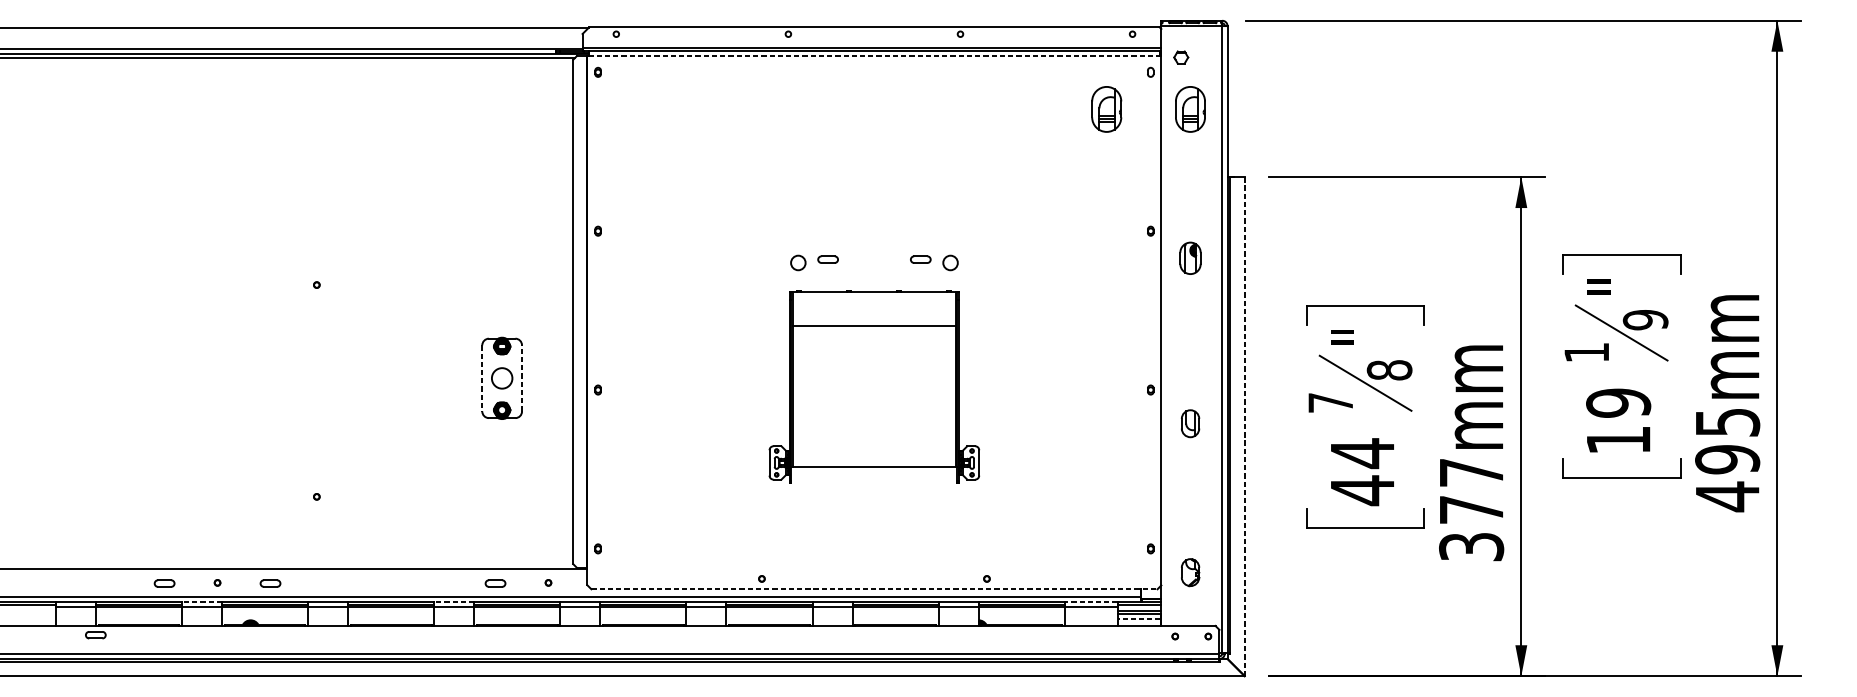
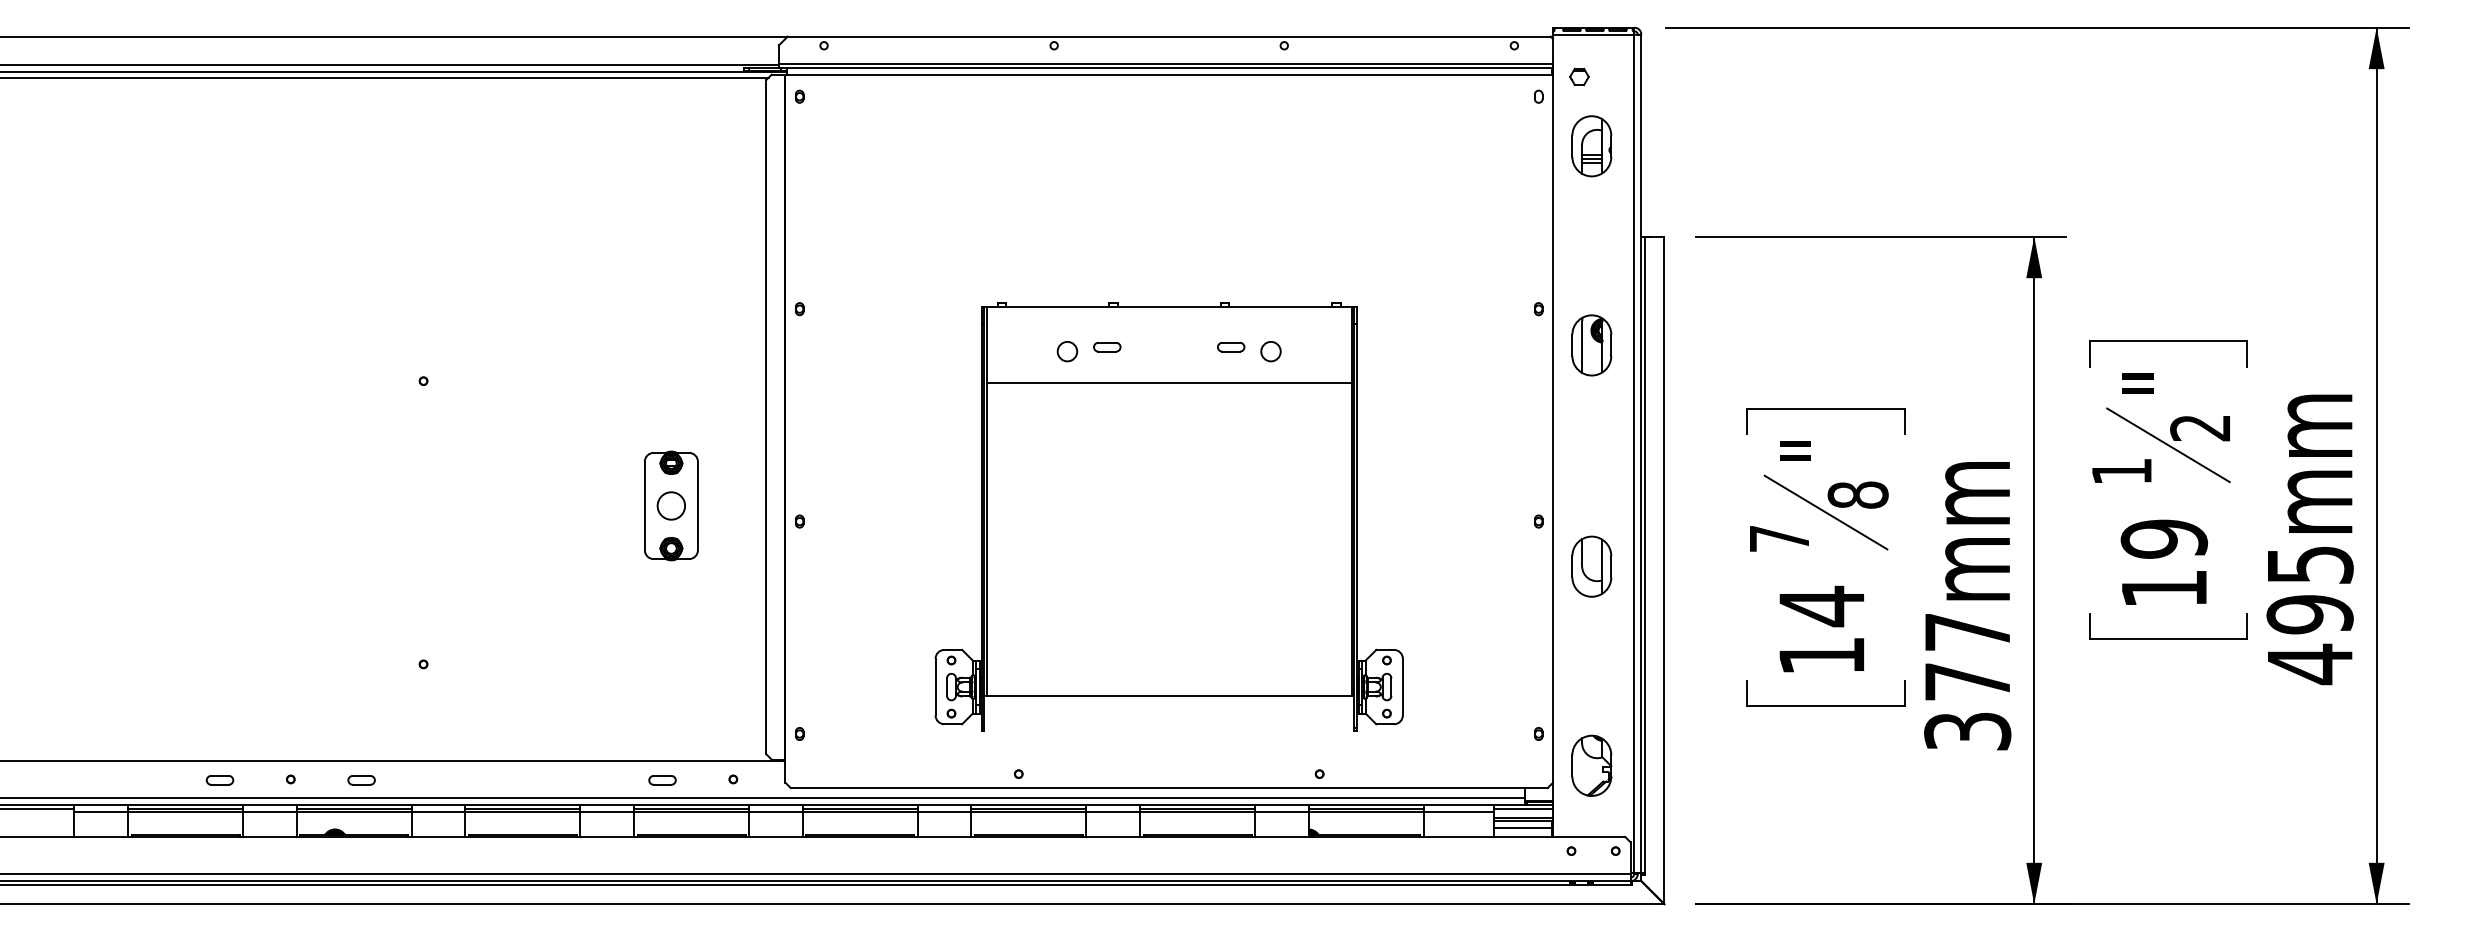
line: (874, 55) -> (1169, 74), dashed -> solid
part: (1106, 109) -> (1479, 146), removed
part: (1190, 258) -> (1591, 345), size x1.43
text: (1645, 319) -> (2200, 427), 9 -> 2
line: (482, 378) -> (644, 506), dashed -> solid
line: (521, 378) -> (697, 505), dashed -> solid
part: (873, 386) -> (1168, 516), size x1.67
part: (1190, 423) -> (1591, 566), size x1.67
line: (1244, 426) -> (1664, 570), dashed -> solid
text: (1362, 490) -> (1821, 655), 44 -> 14
part: (1190, 572) -> (1591, 765), size x1.67
line: (874, 588) -> (1169, 787), dashed -> solid
line: (201, 602) -> (269, 805), dashed -> solid
line: (454, 602) -> (607, 805), dashed -> solid
line: (1090, 602) -> (1458, 805), dashed -> solid
line: (1139, 619) -> (1523, 828), dashed -> solid
part: (95, 635) -> (127, 849), removed

